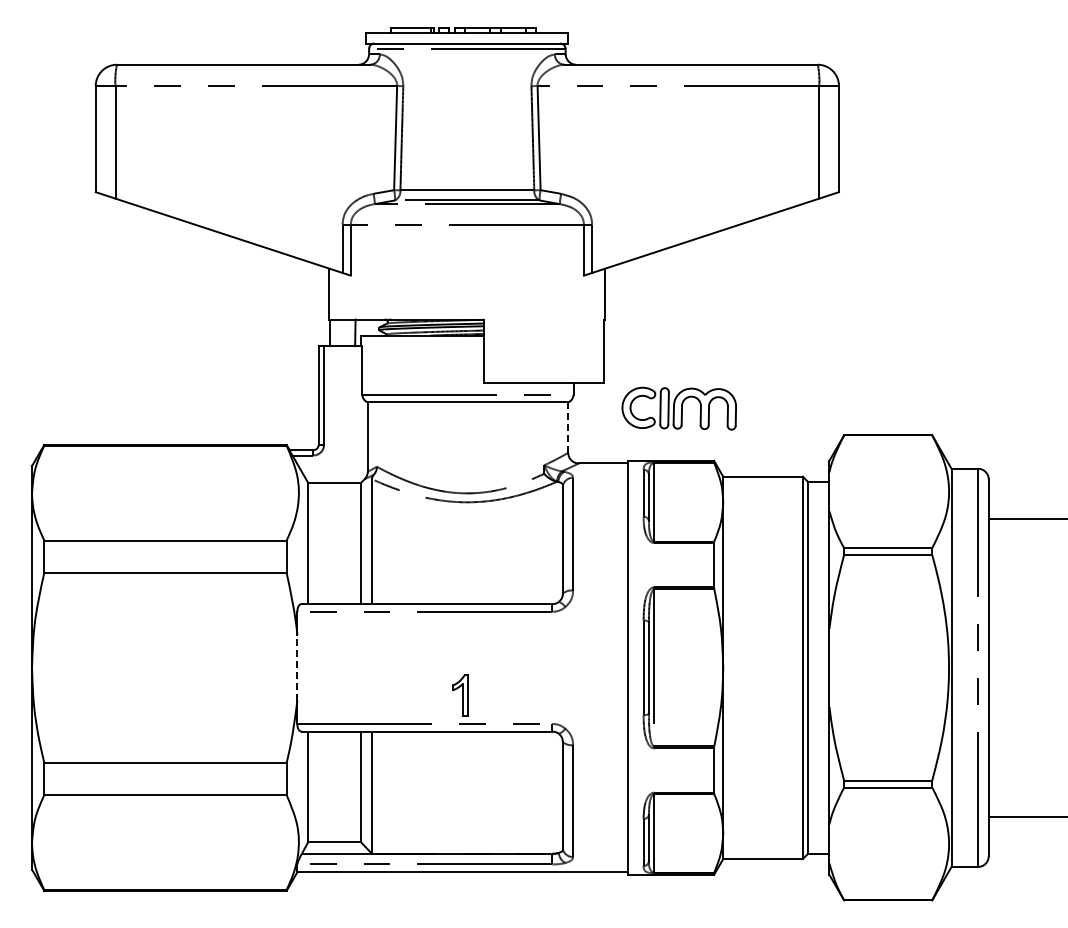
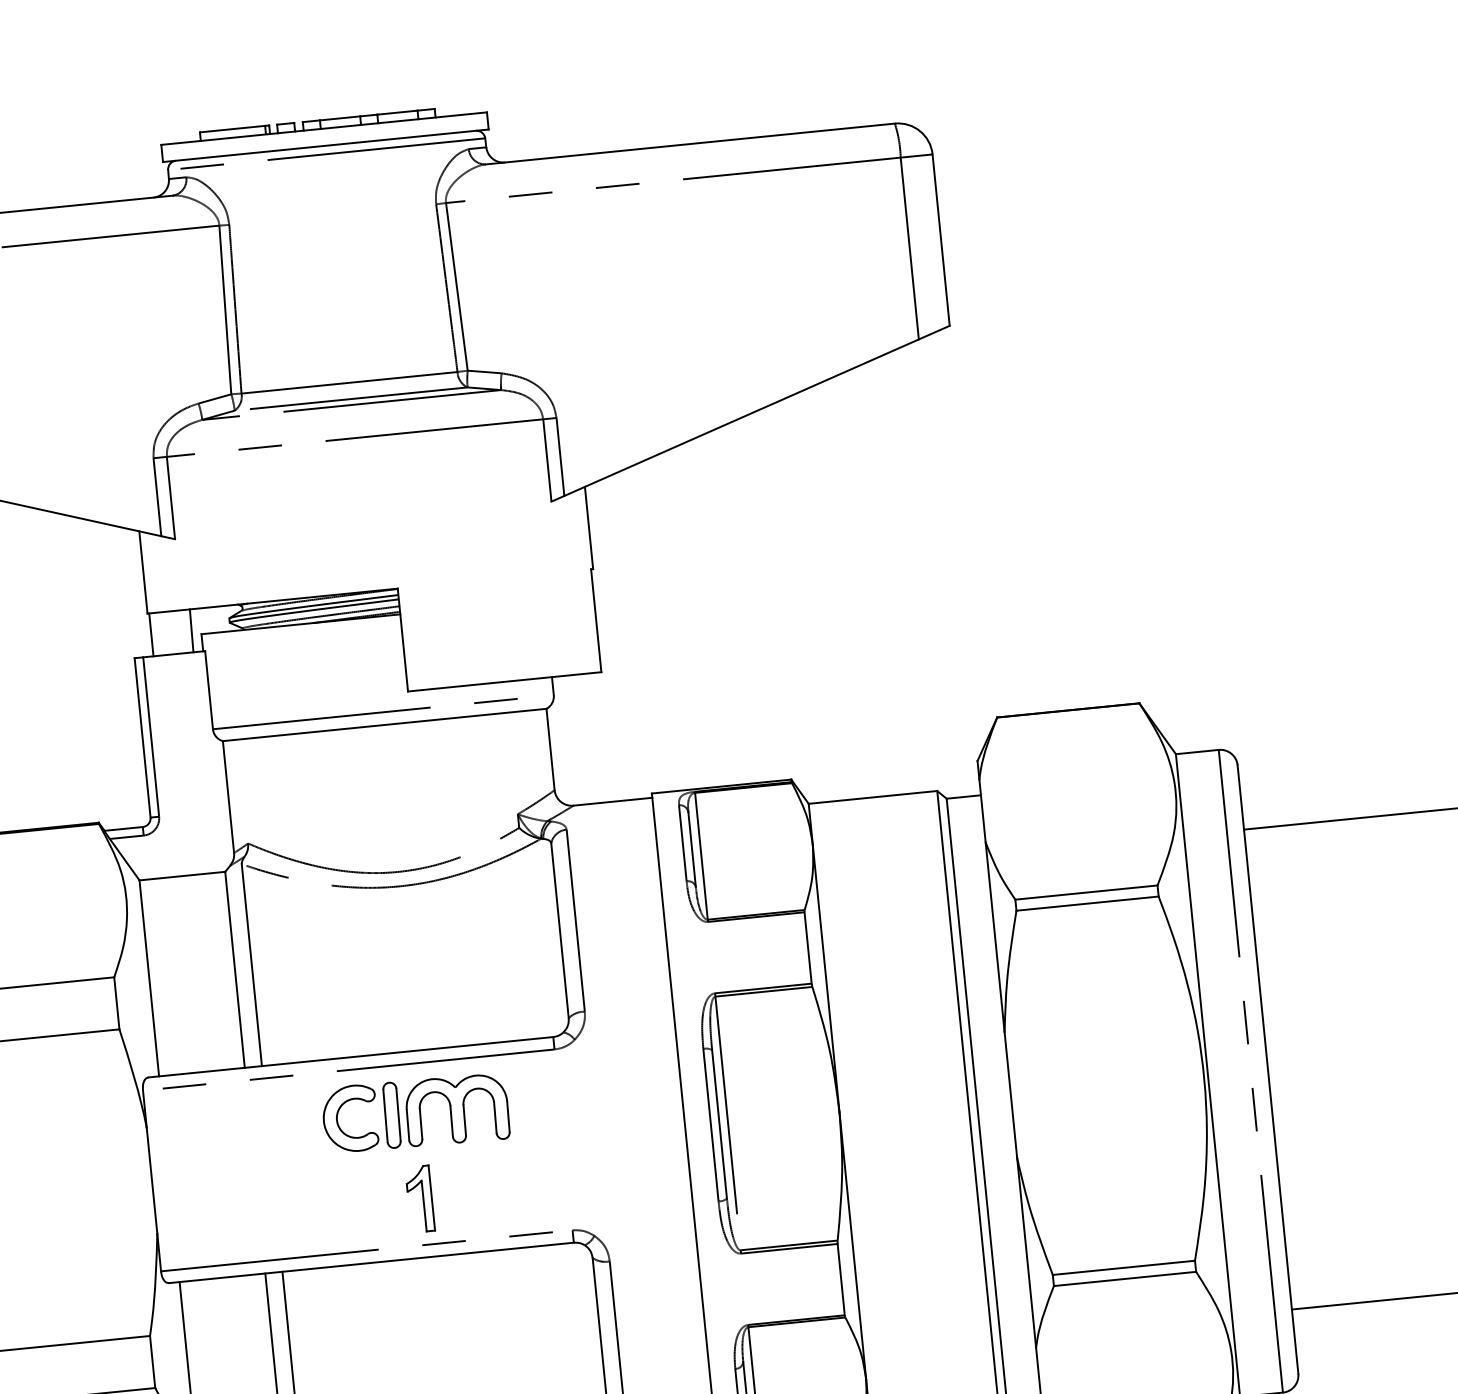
part: (678, 408) -> (414, 1113), moved
line: (568, 427) -> (550, 749), dashed -> solid
line: (297, 667) -> (152, 1180), dashed -> solid

